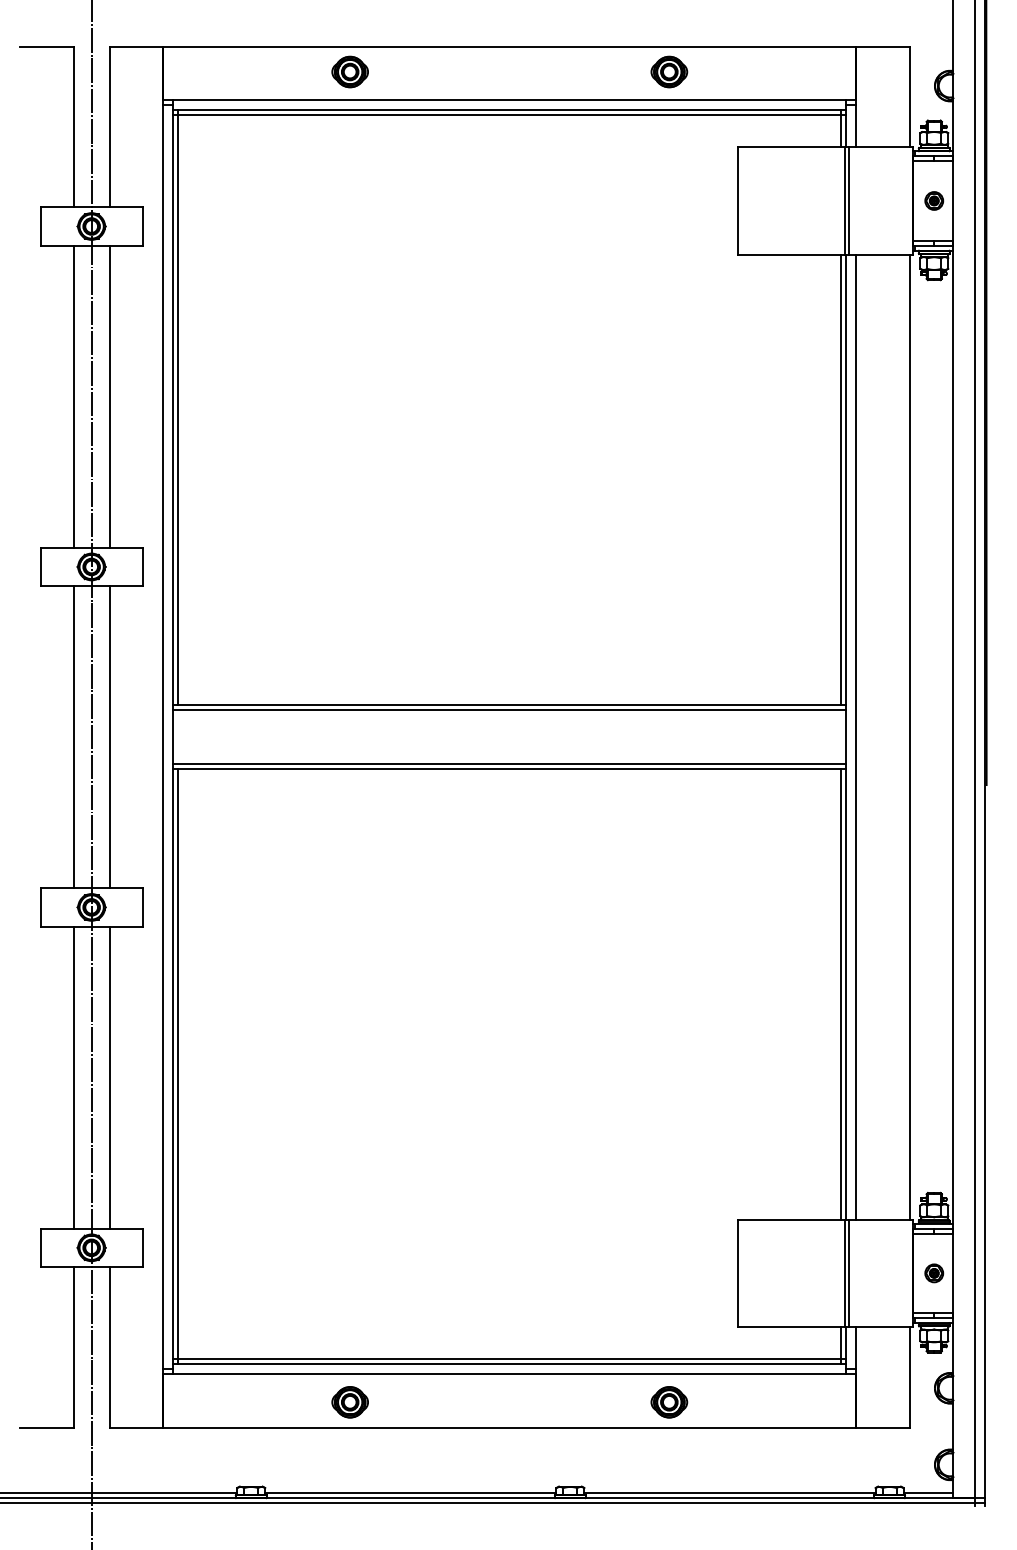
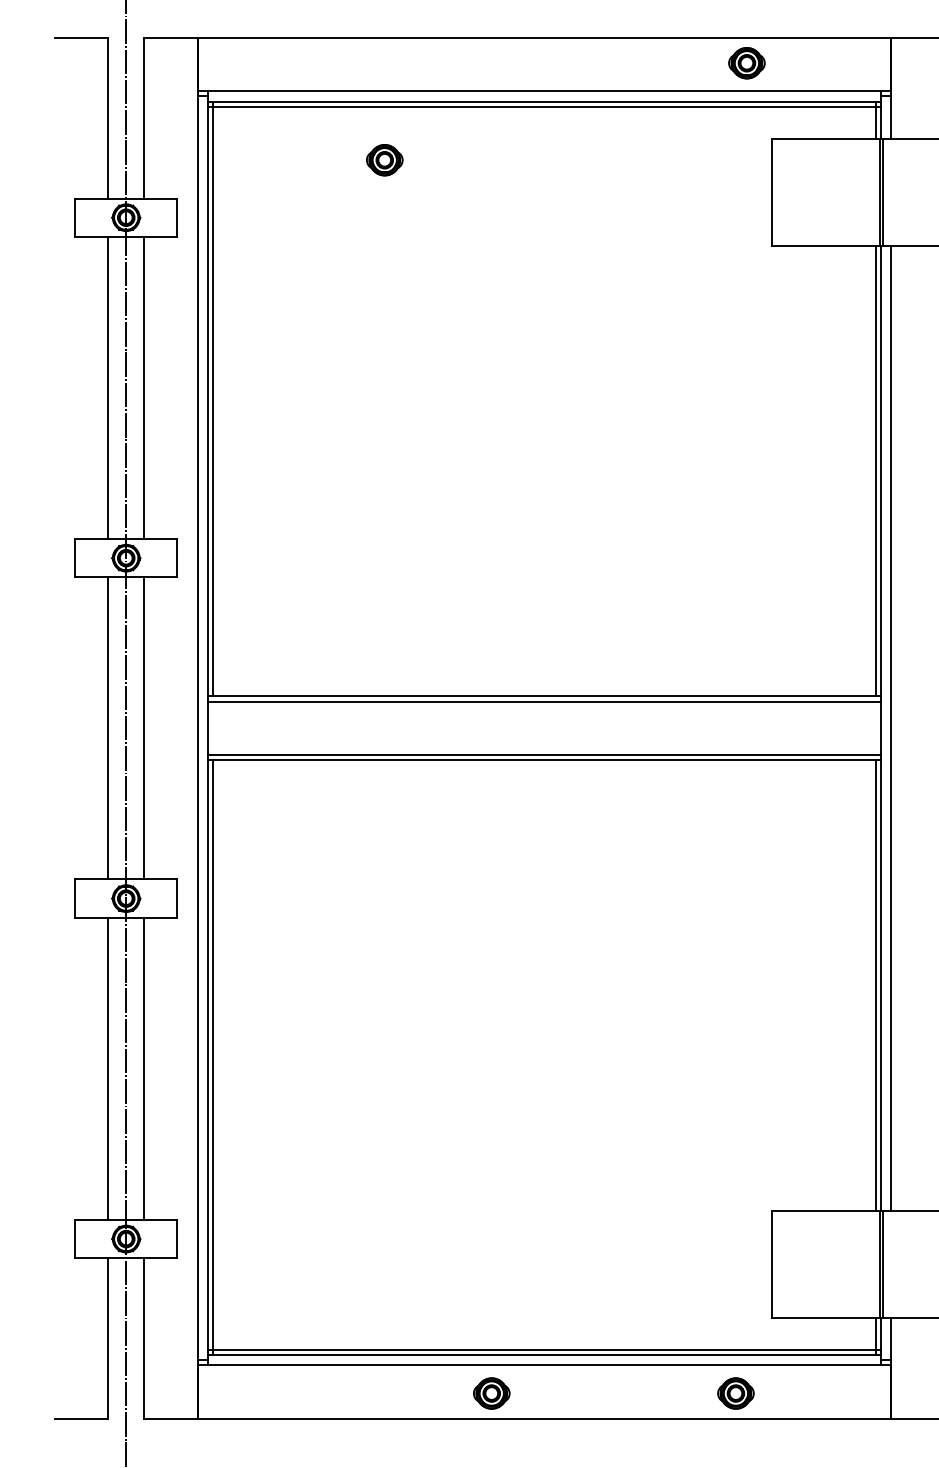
part: (349, 71) -> (384, 159), moved
part: (669, 71) -> (747, 62), moved
part: (349, 1402) -> (491, 1393), moved
part: (669, 1402) -> (736, 1393), moved

